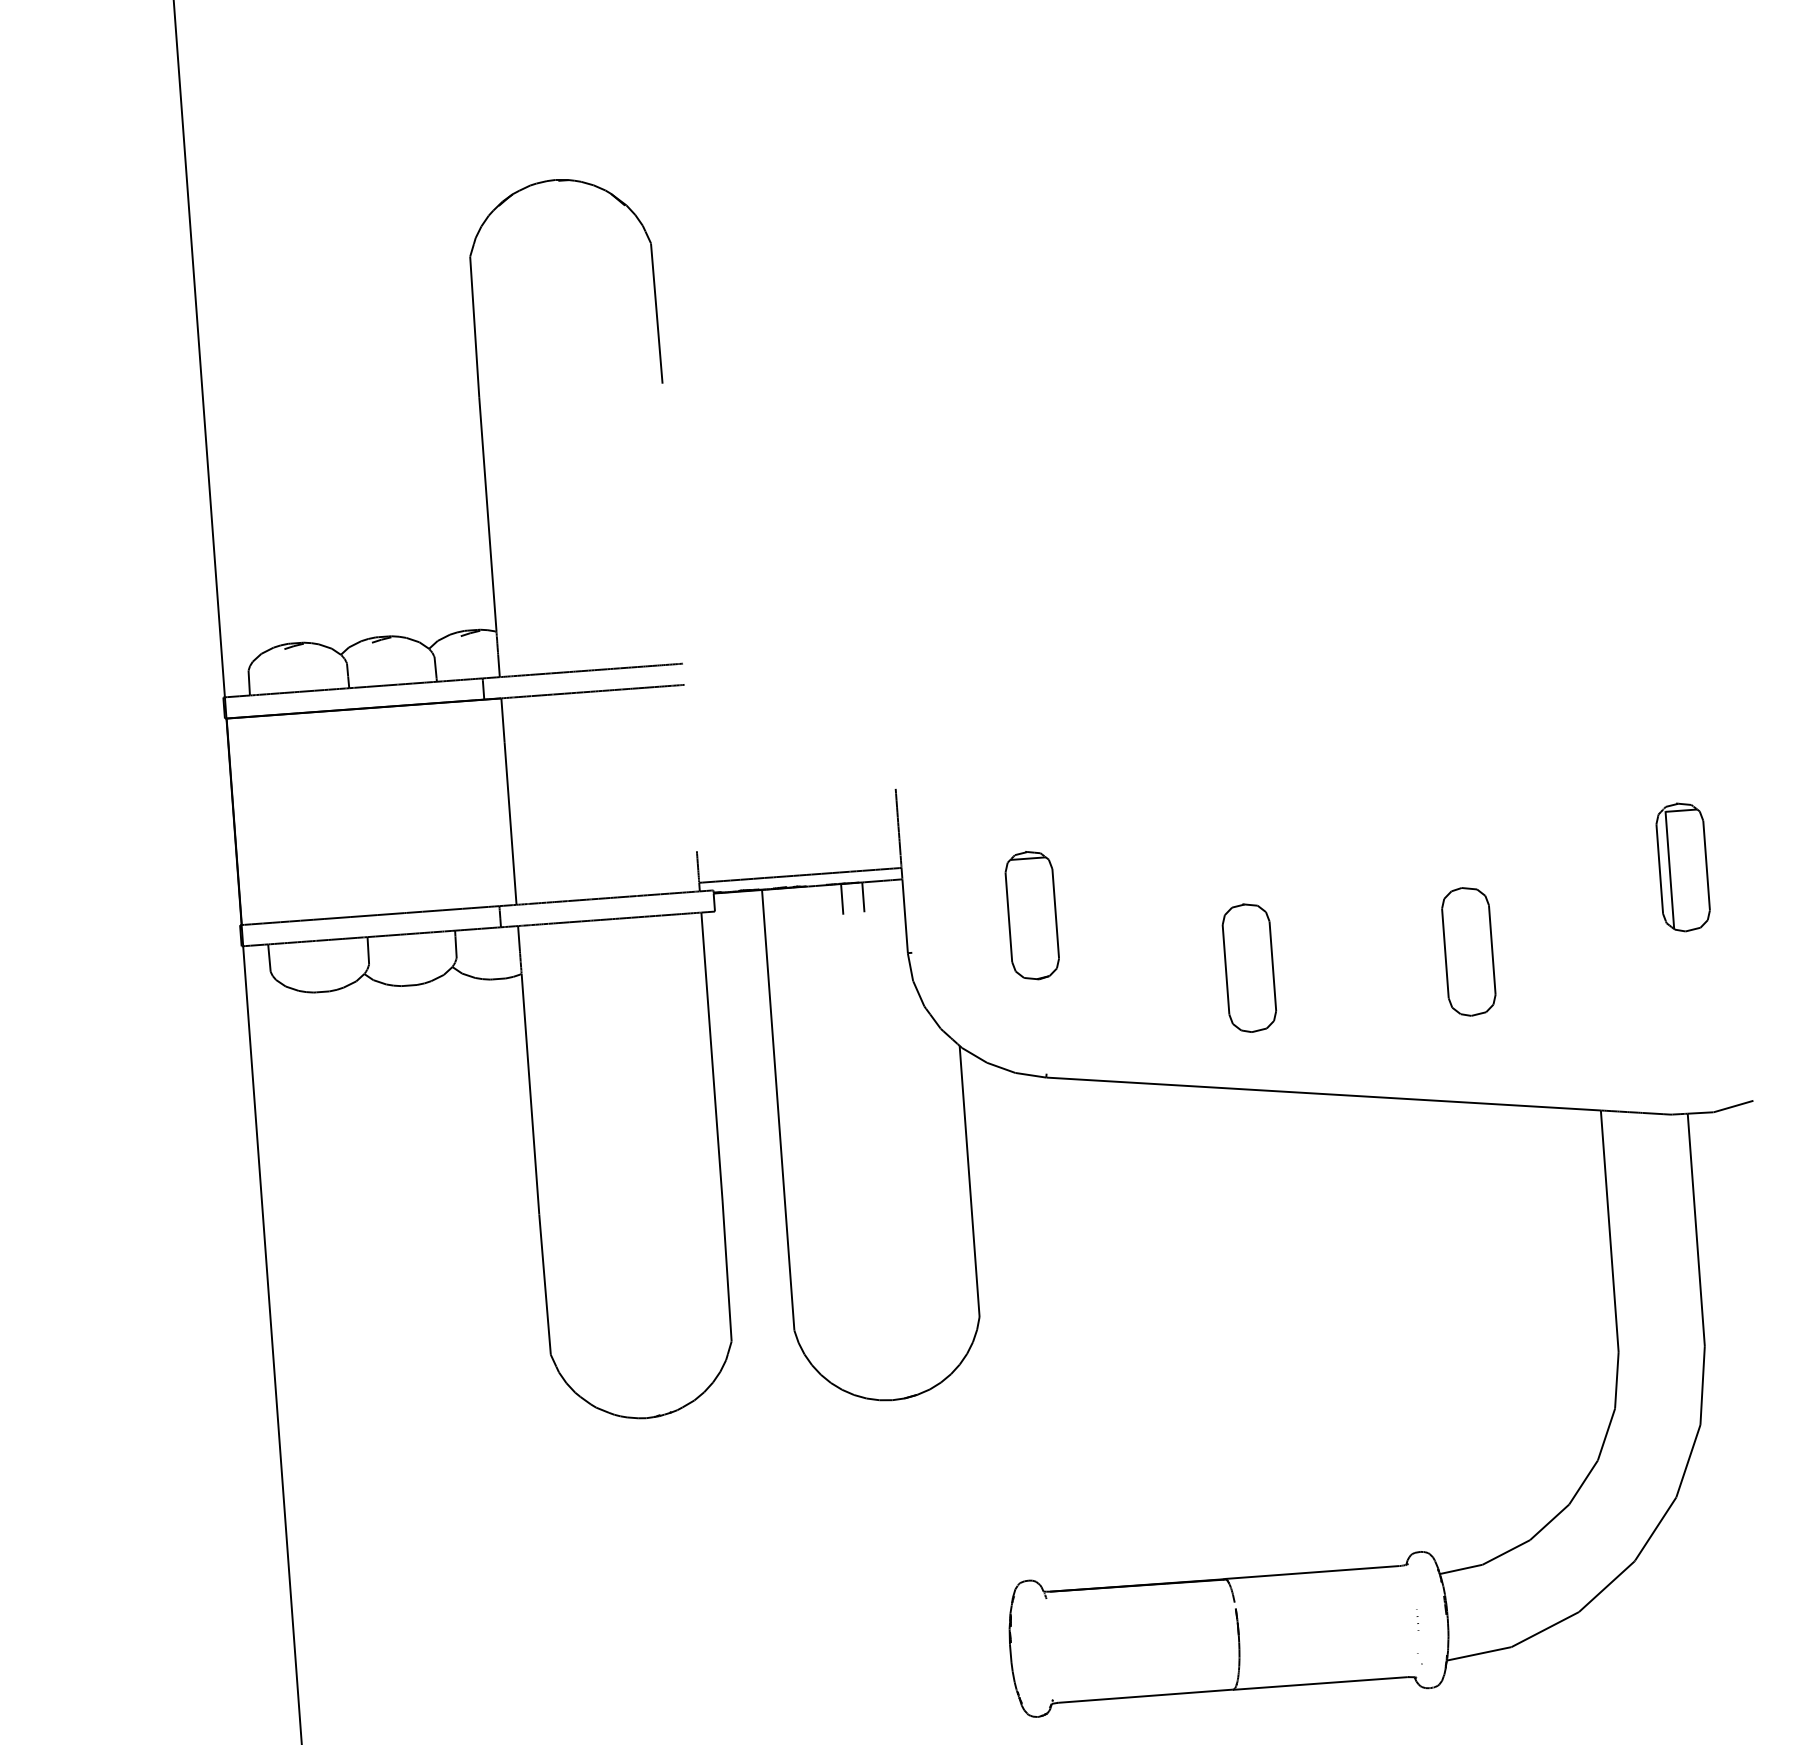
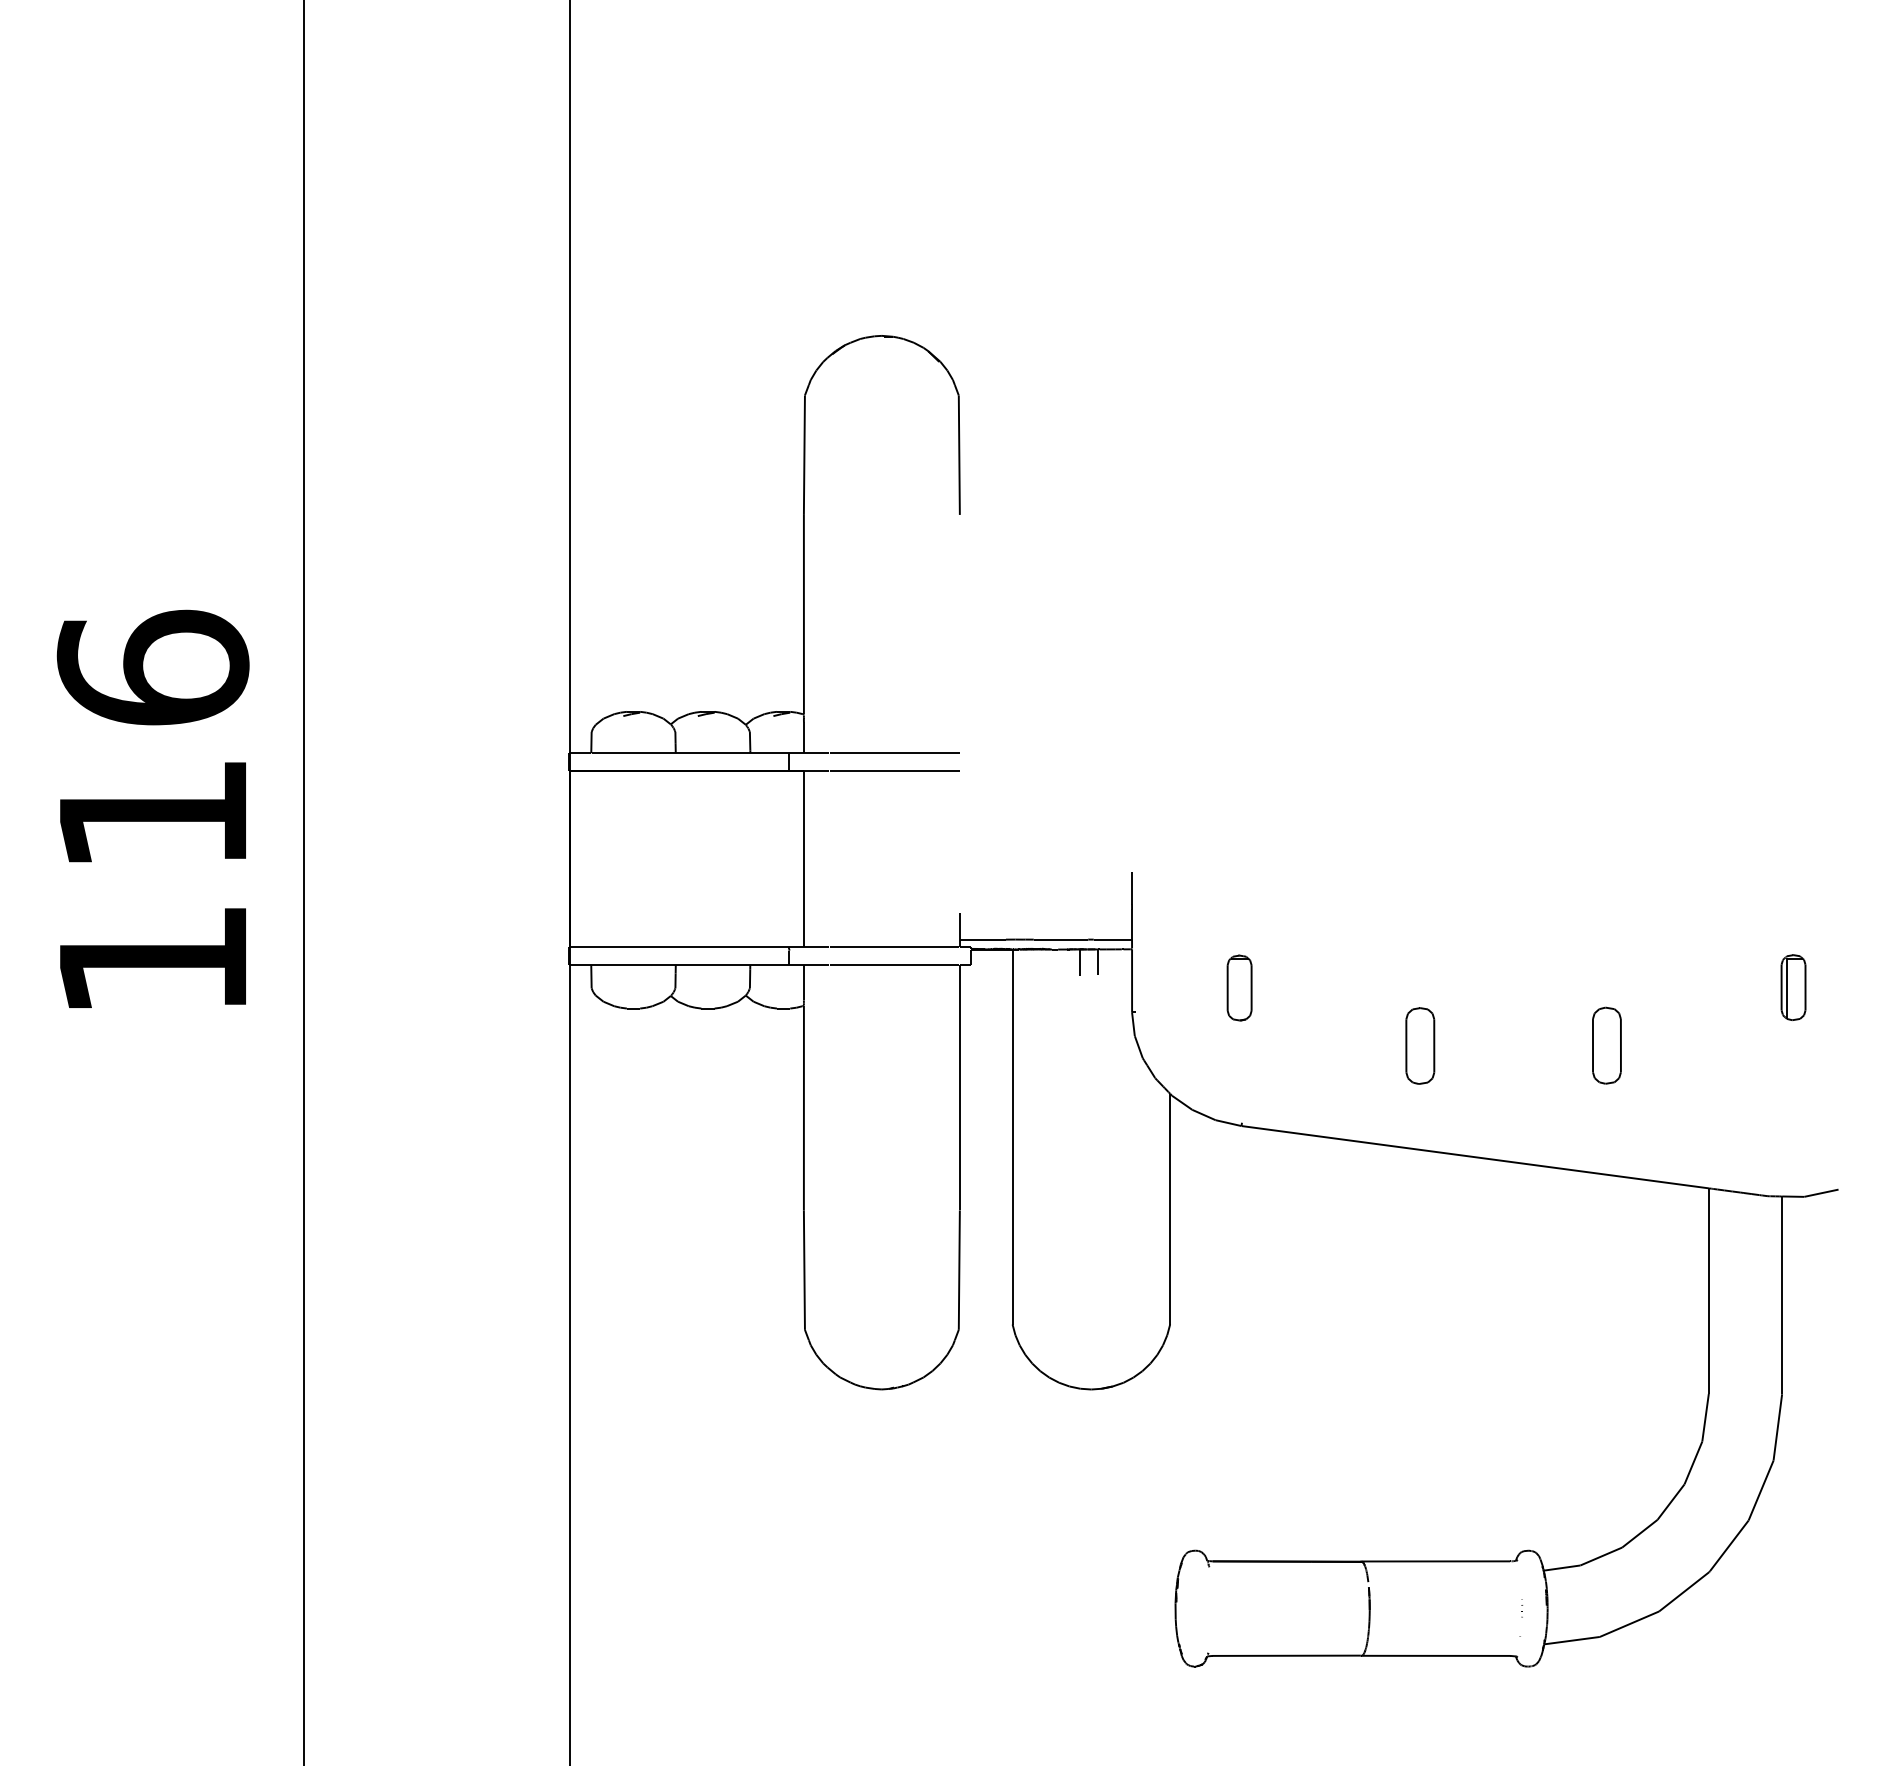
part: (1683, 867) -> (1793, 987), size x0.6
part: (1031, 914) -> (1239, 987), size x0.6
part: (1468, 951) -> (1606, 1045), size x0.7
part: (1249, 967) -> (1420, 1045), size x0.7

